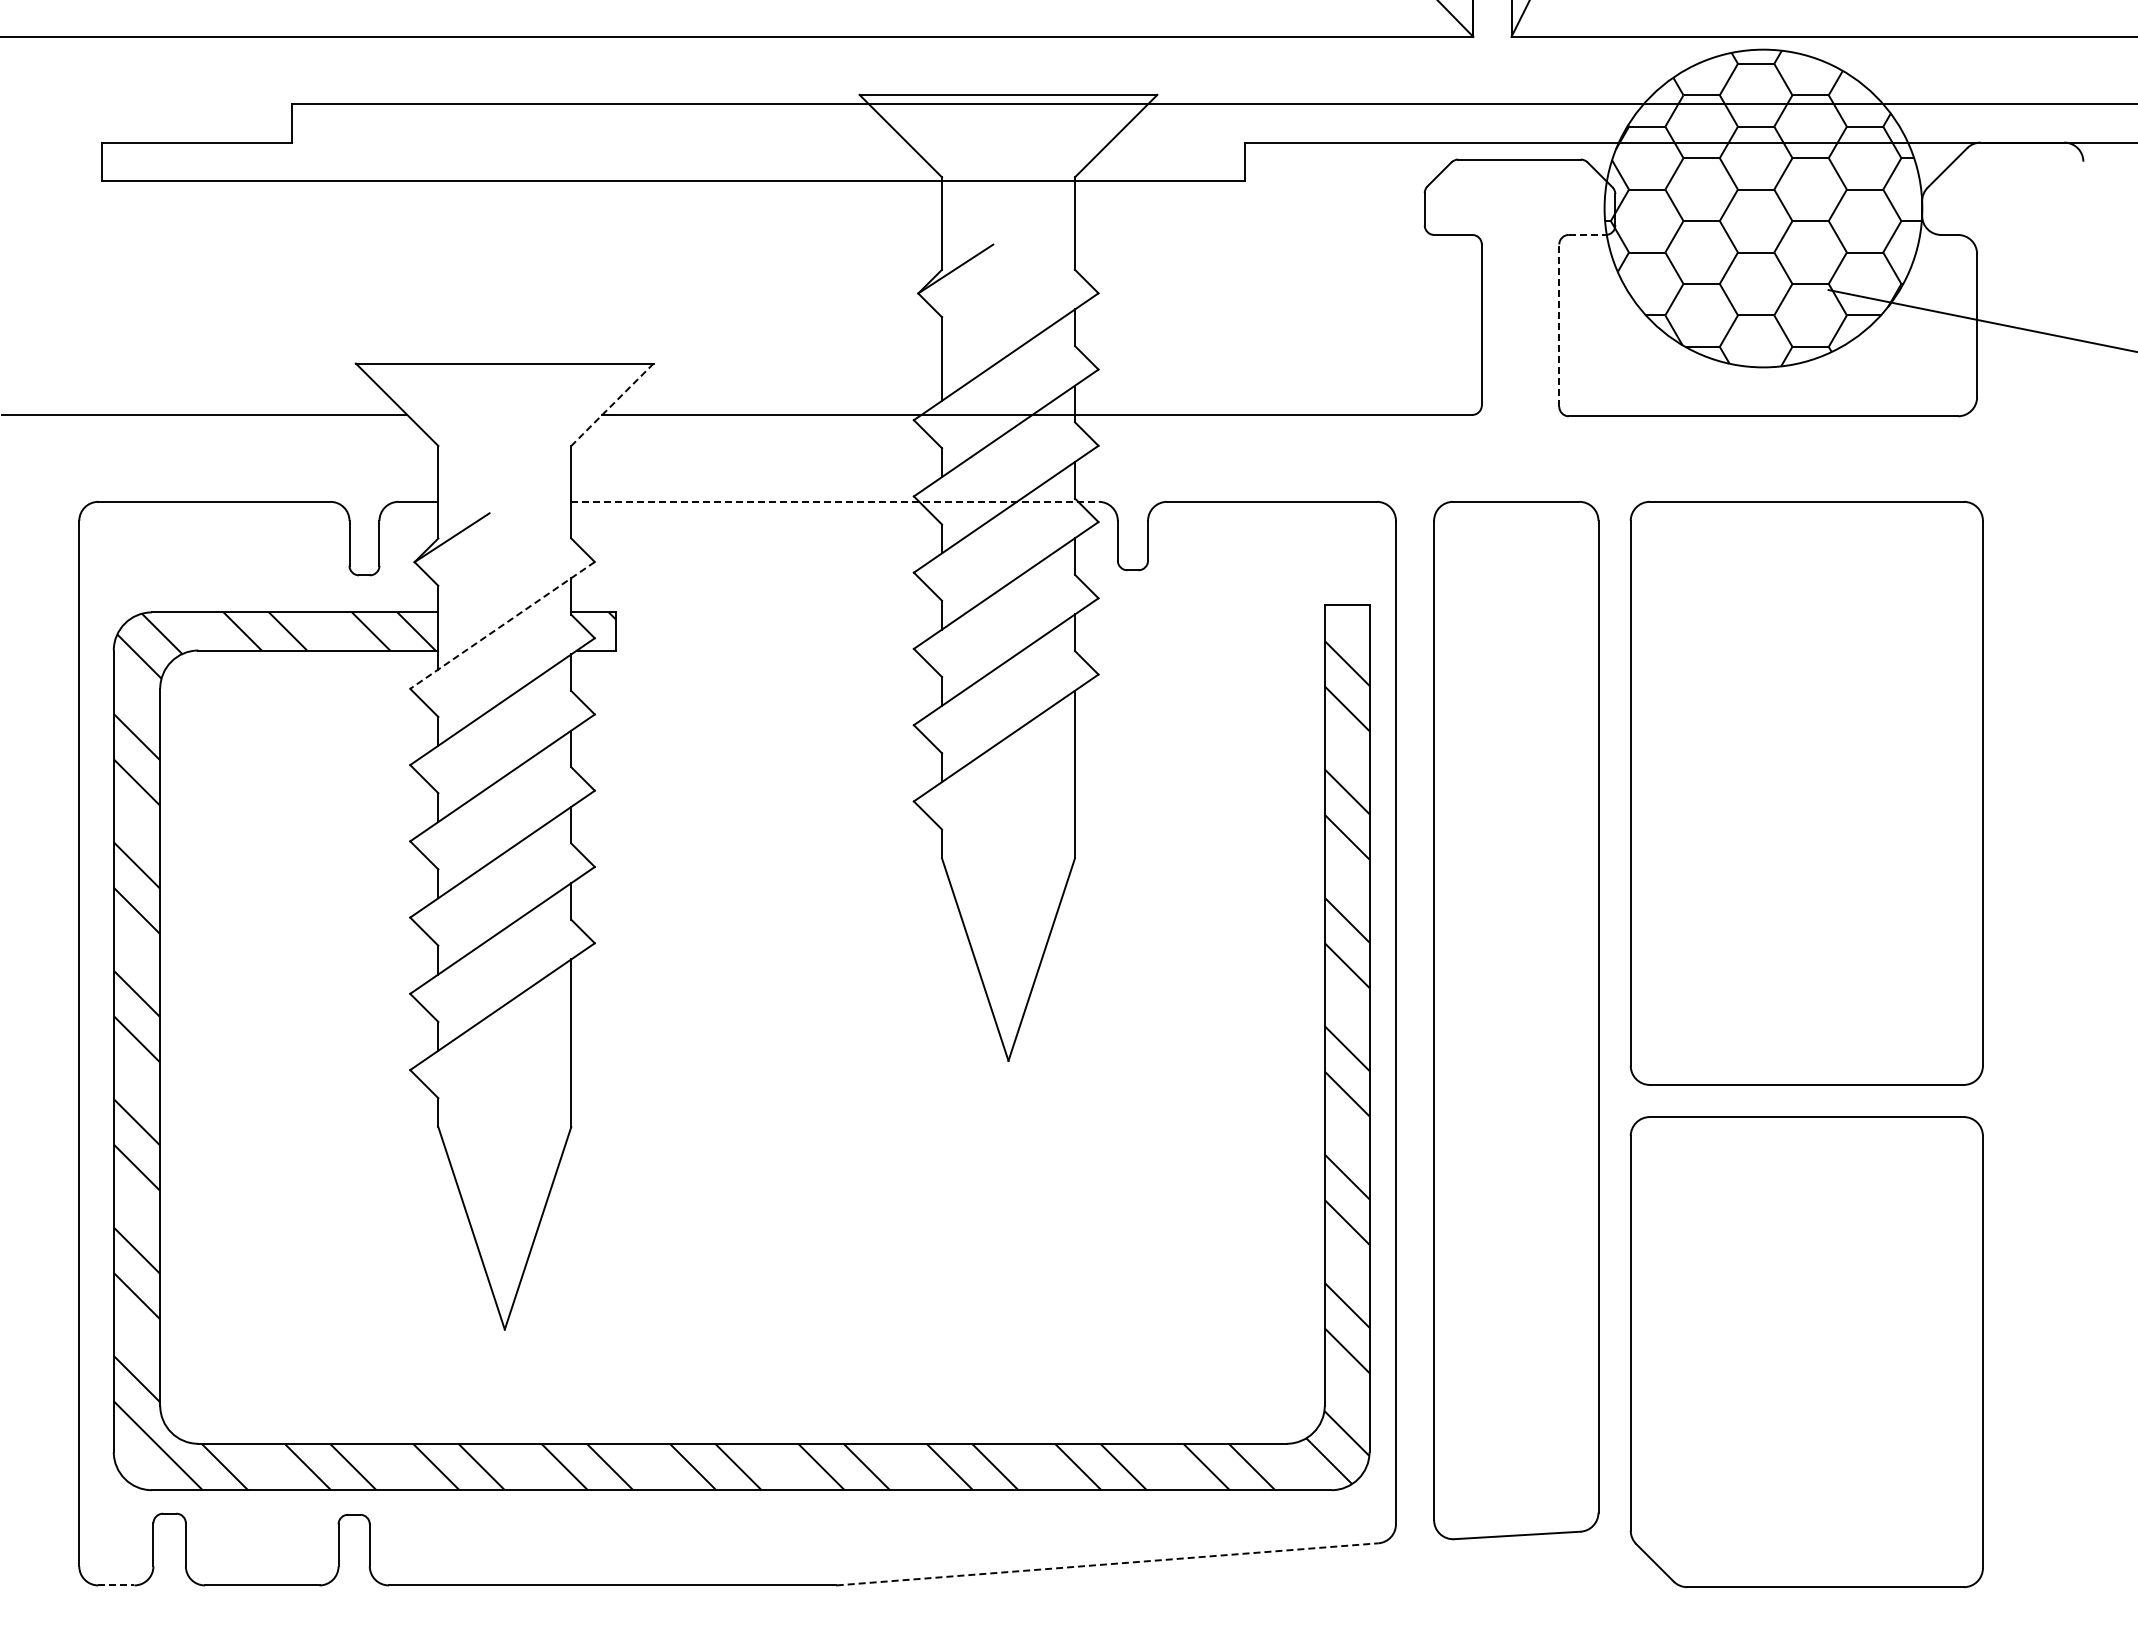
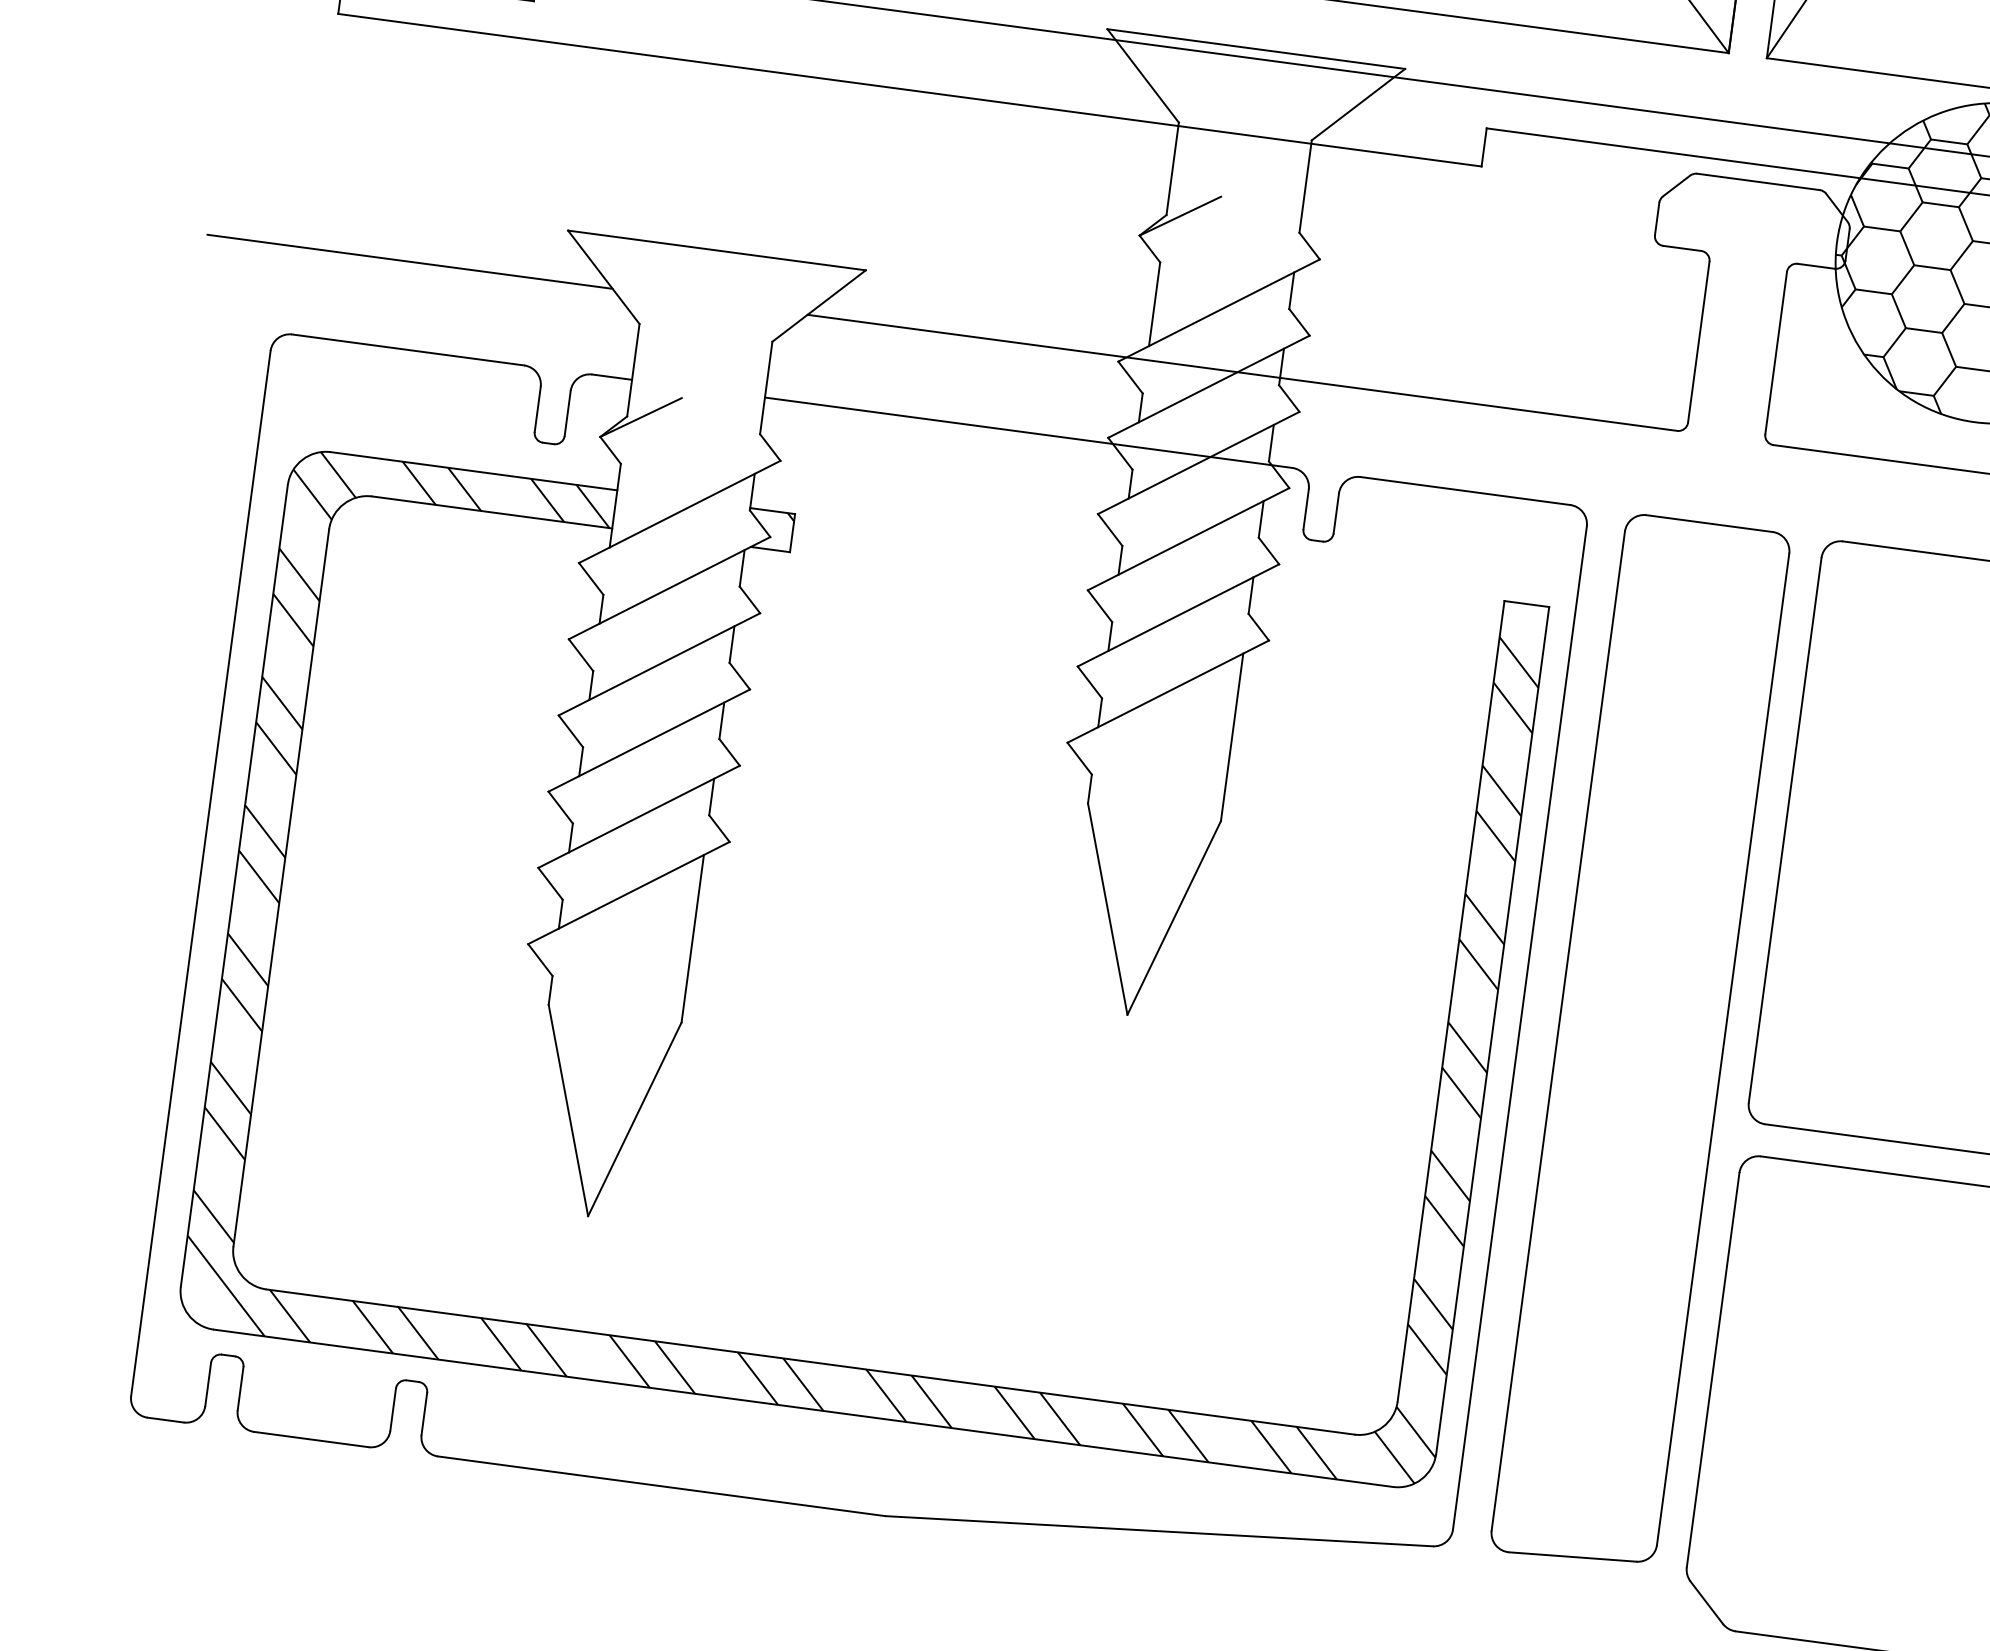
line: (1587, 234) -> (1816, 265), dashed -> solid
line: (1559, 325) -> (1776, 353), dashed -> solid
line: (612, 405) -> (819, 306), dashed -> solid
line: (835, 501) -> (1029, 432), dashed -> solid
line: (502, 625) -> (679, 512), dashed -> solid
line: (1107, 1564) -> (1159, 1531), dashed -> solid
line: (116, 1585) -> (165, 1420), dashed -> solid

